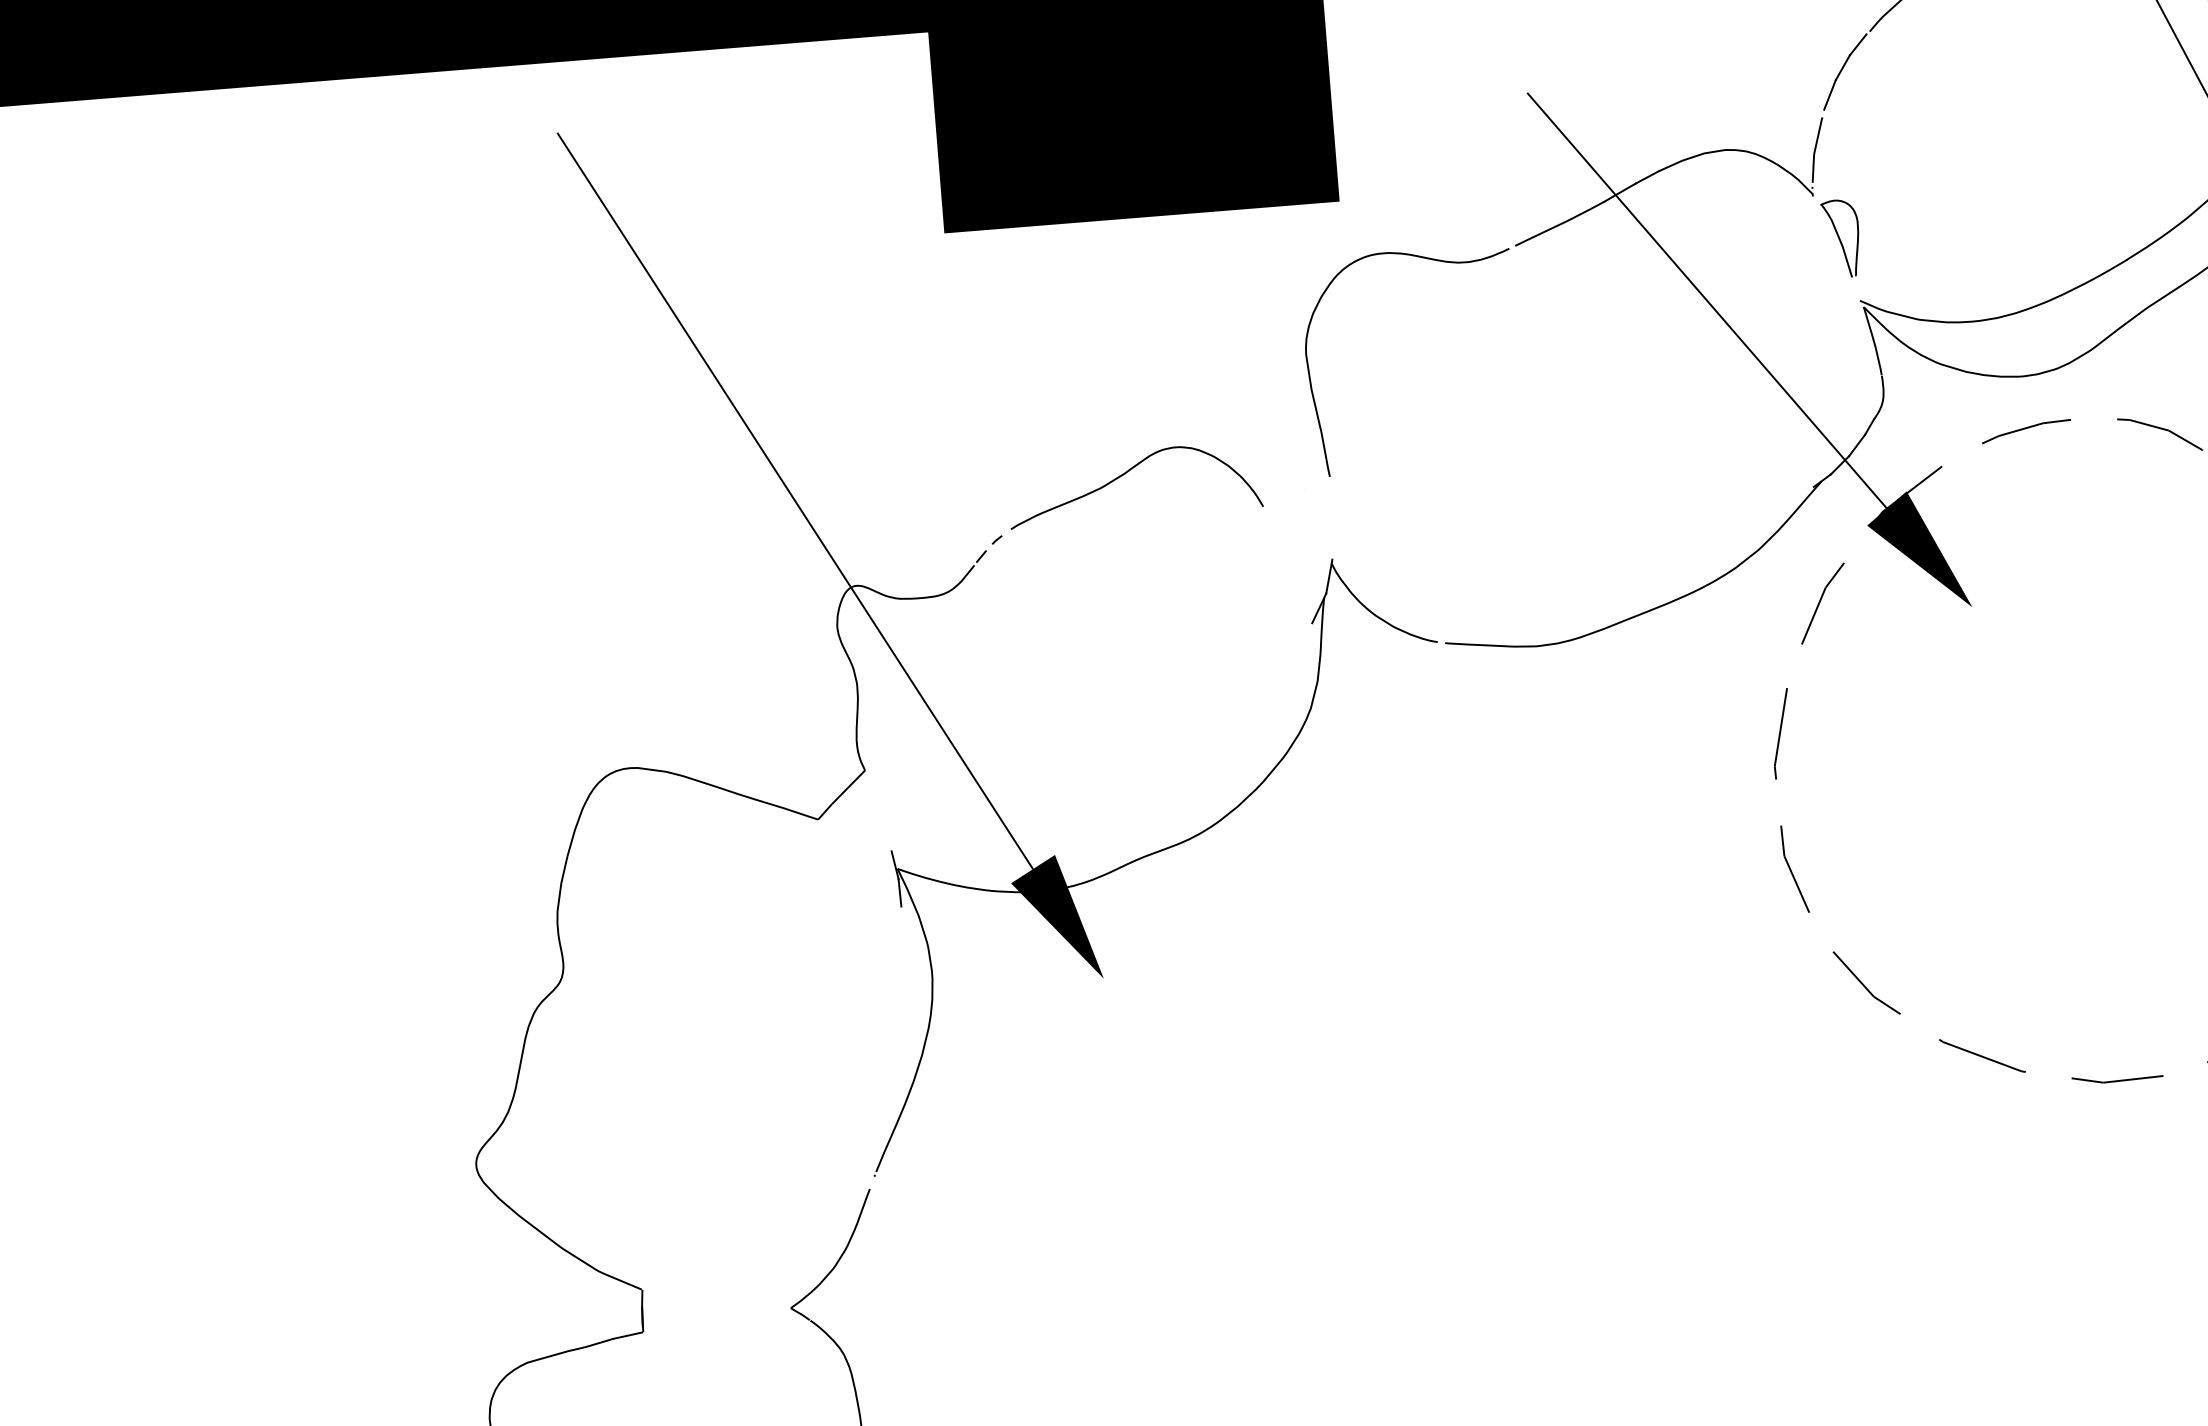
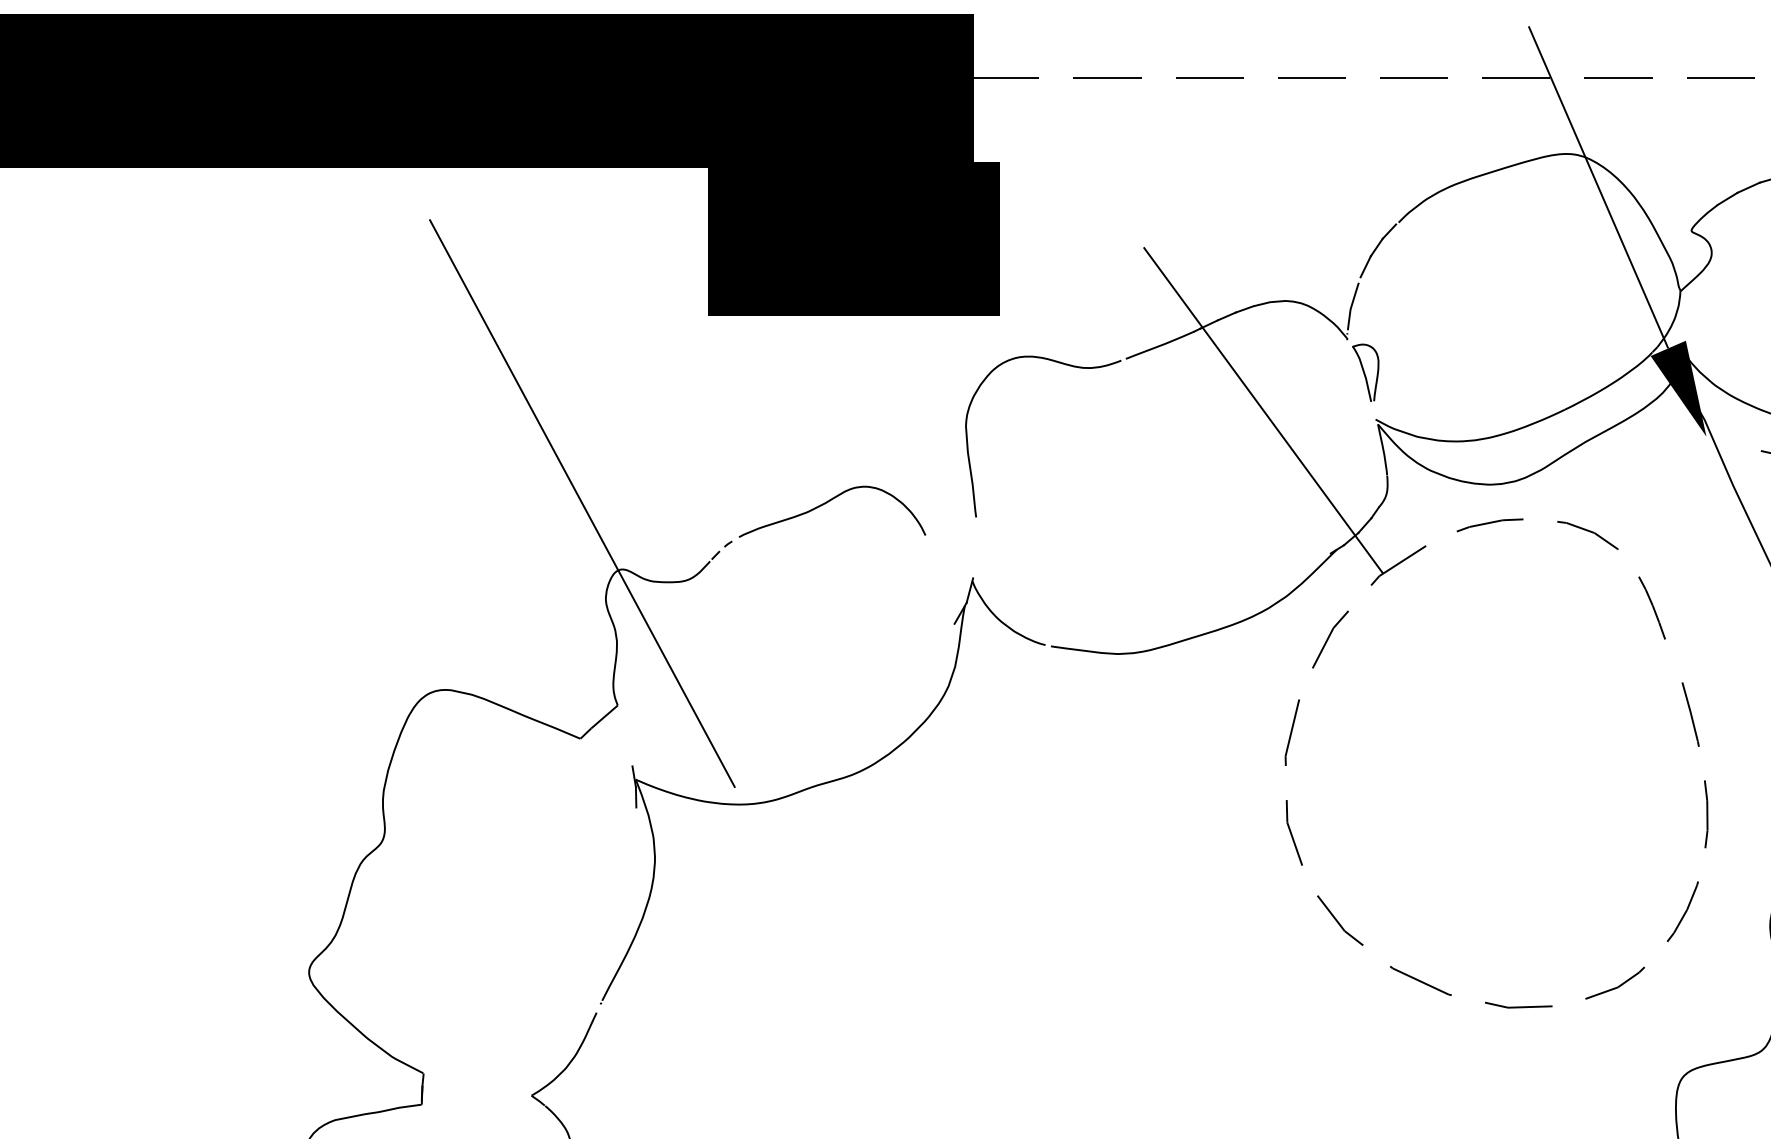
fill: (1918, 550) -> (1403, 606), removed
fill: (1056, 918) -> (749, 825), removed

